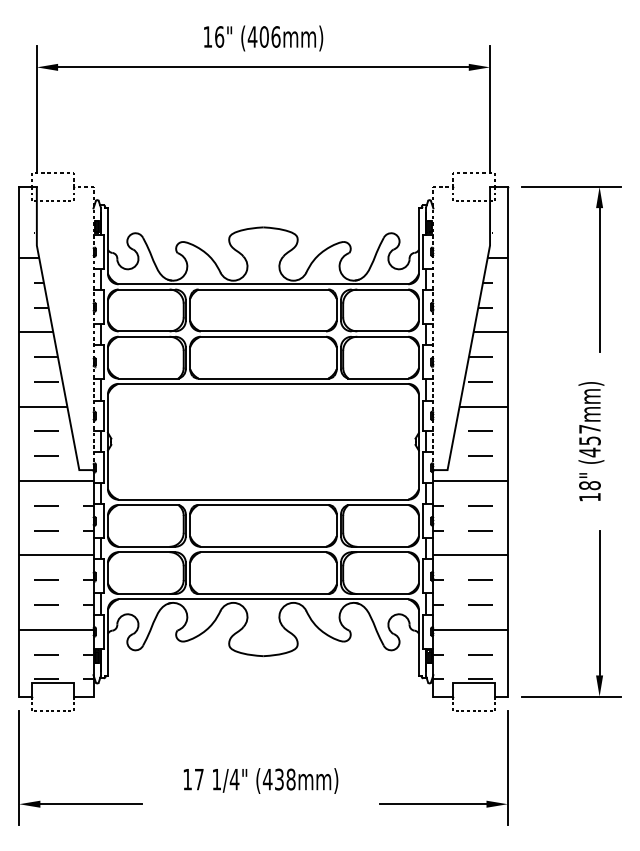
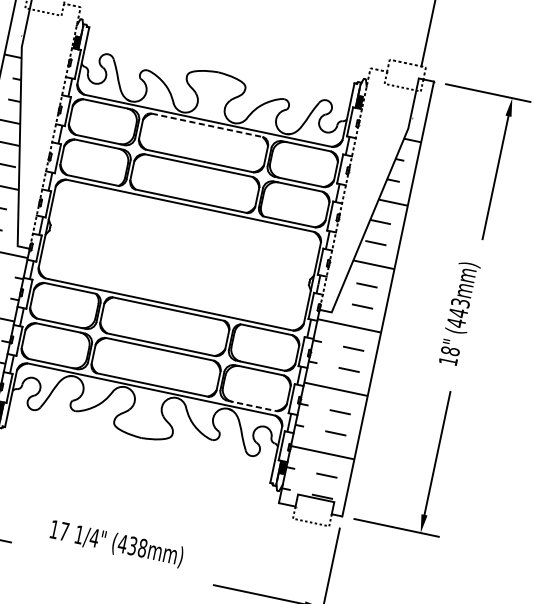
line: (264, 289) -> (208, 125), solid -> dashed
text: (589, 434) -> (459, 307), (457mm) -> (443mm)
line: (380, 594) -> (252, 406), solid -> dashed

